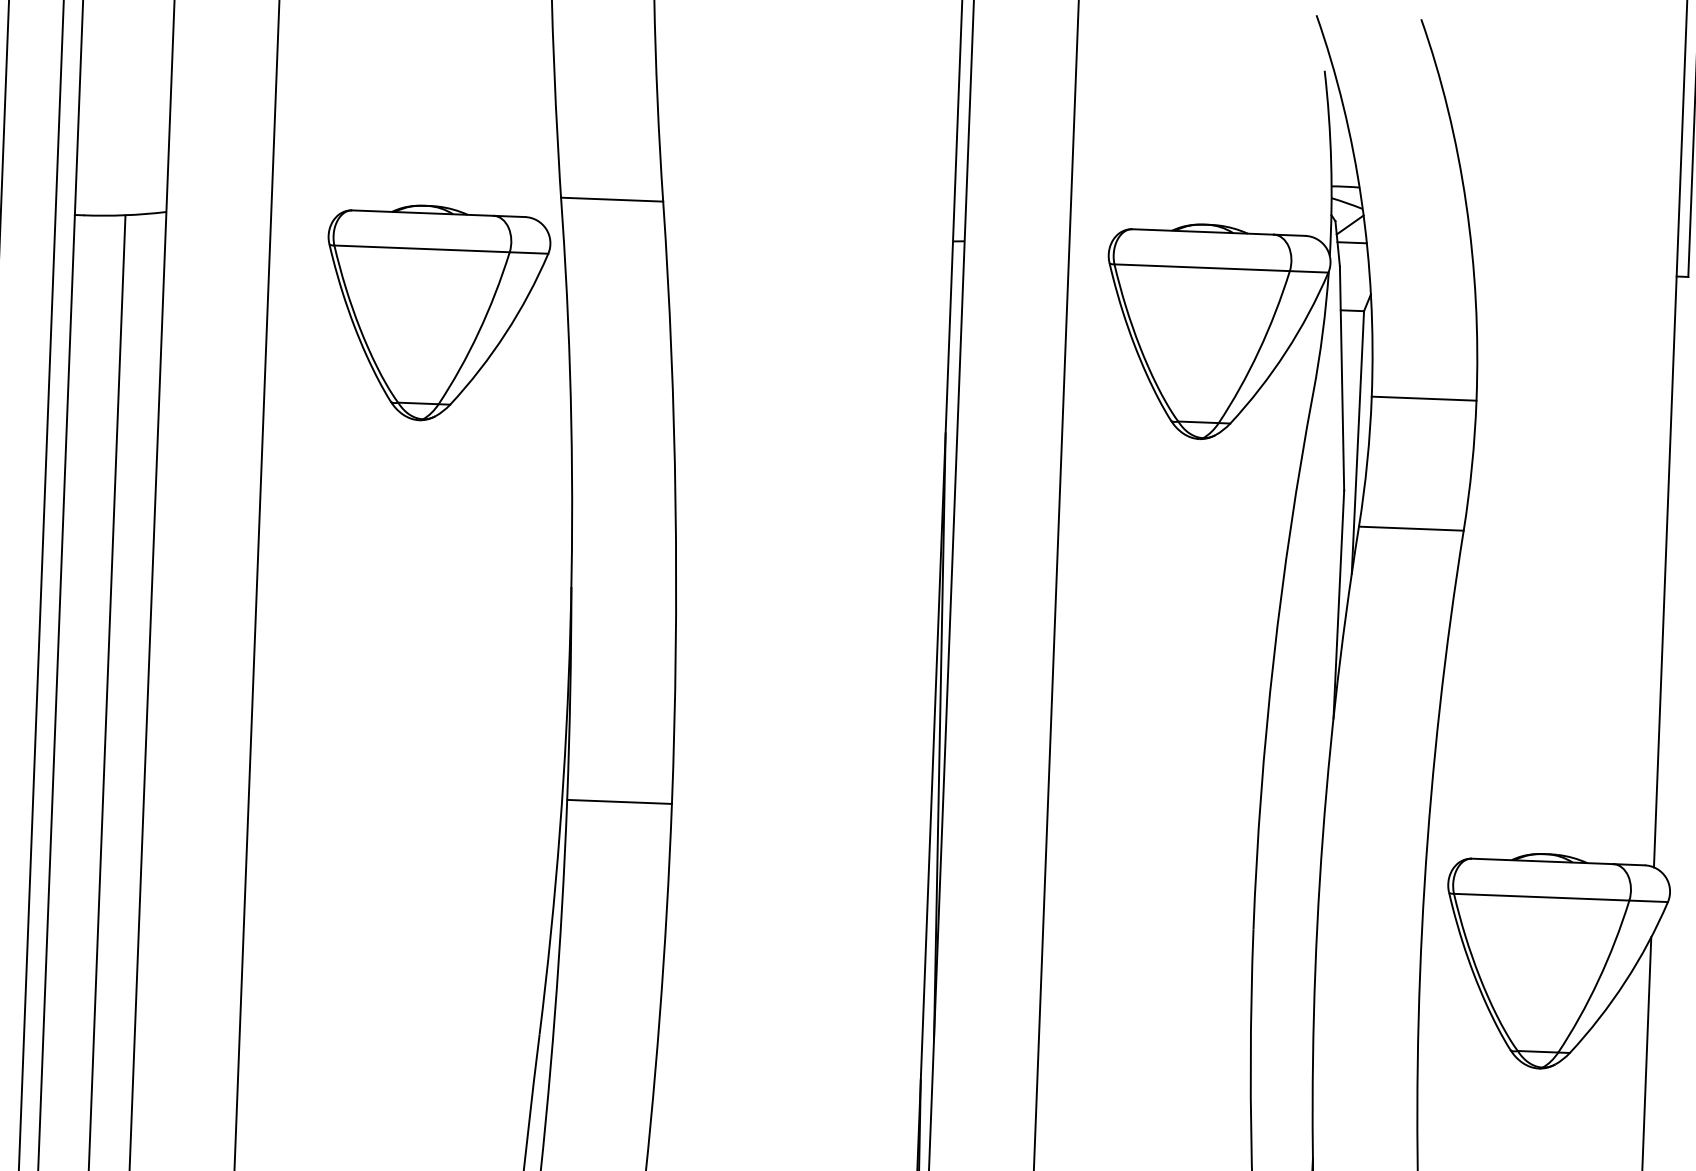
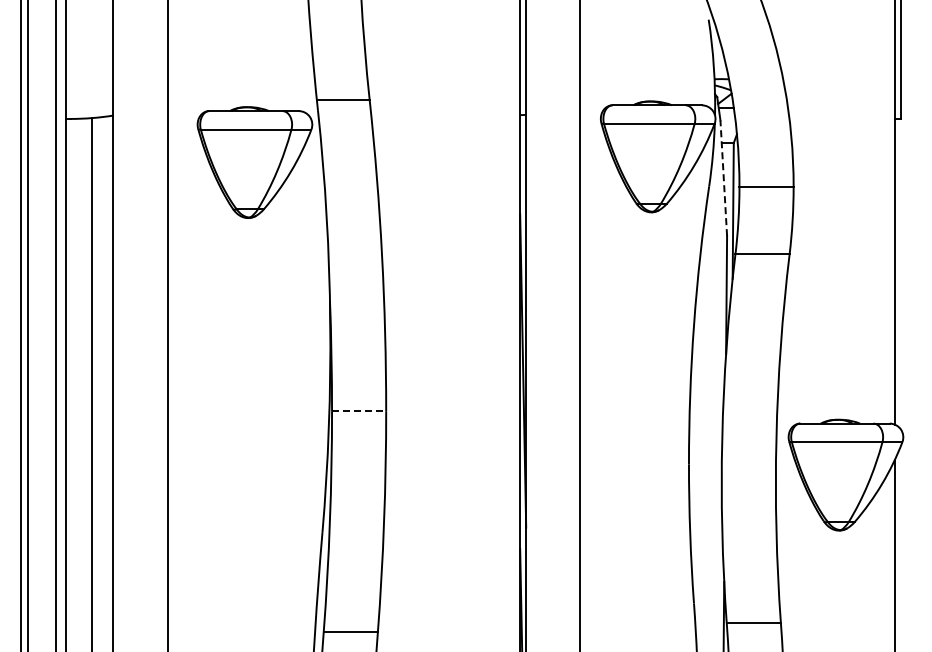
line: (1341, 378) -> (723, 178), solid -> dashed
line: (620, 802) -> (359, 411), solid -> dashed

